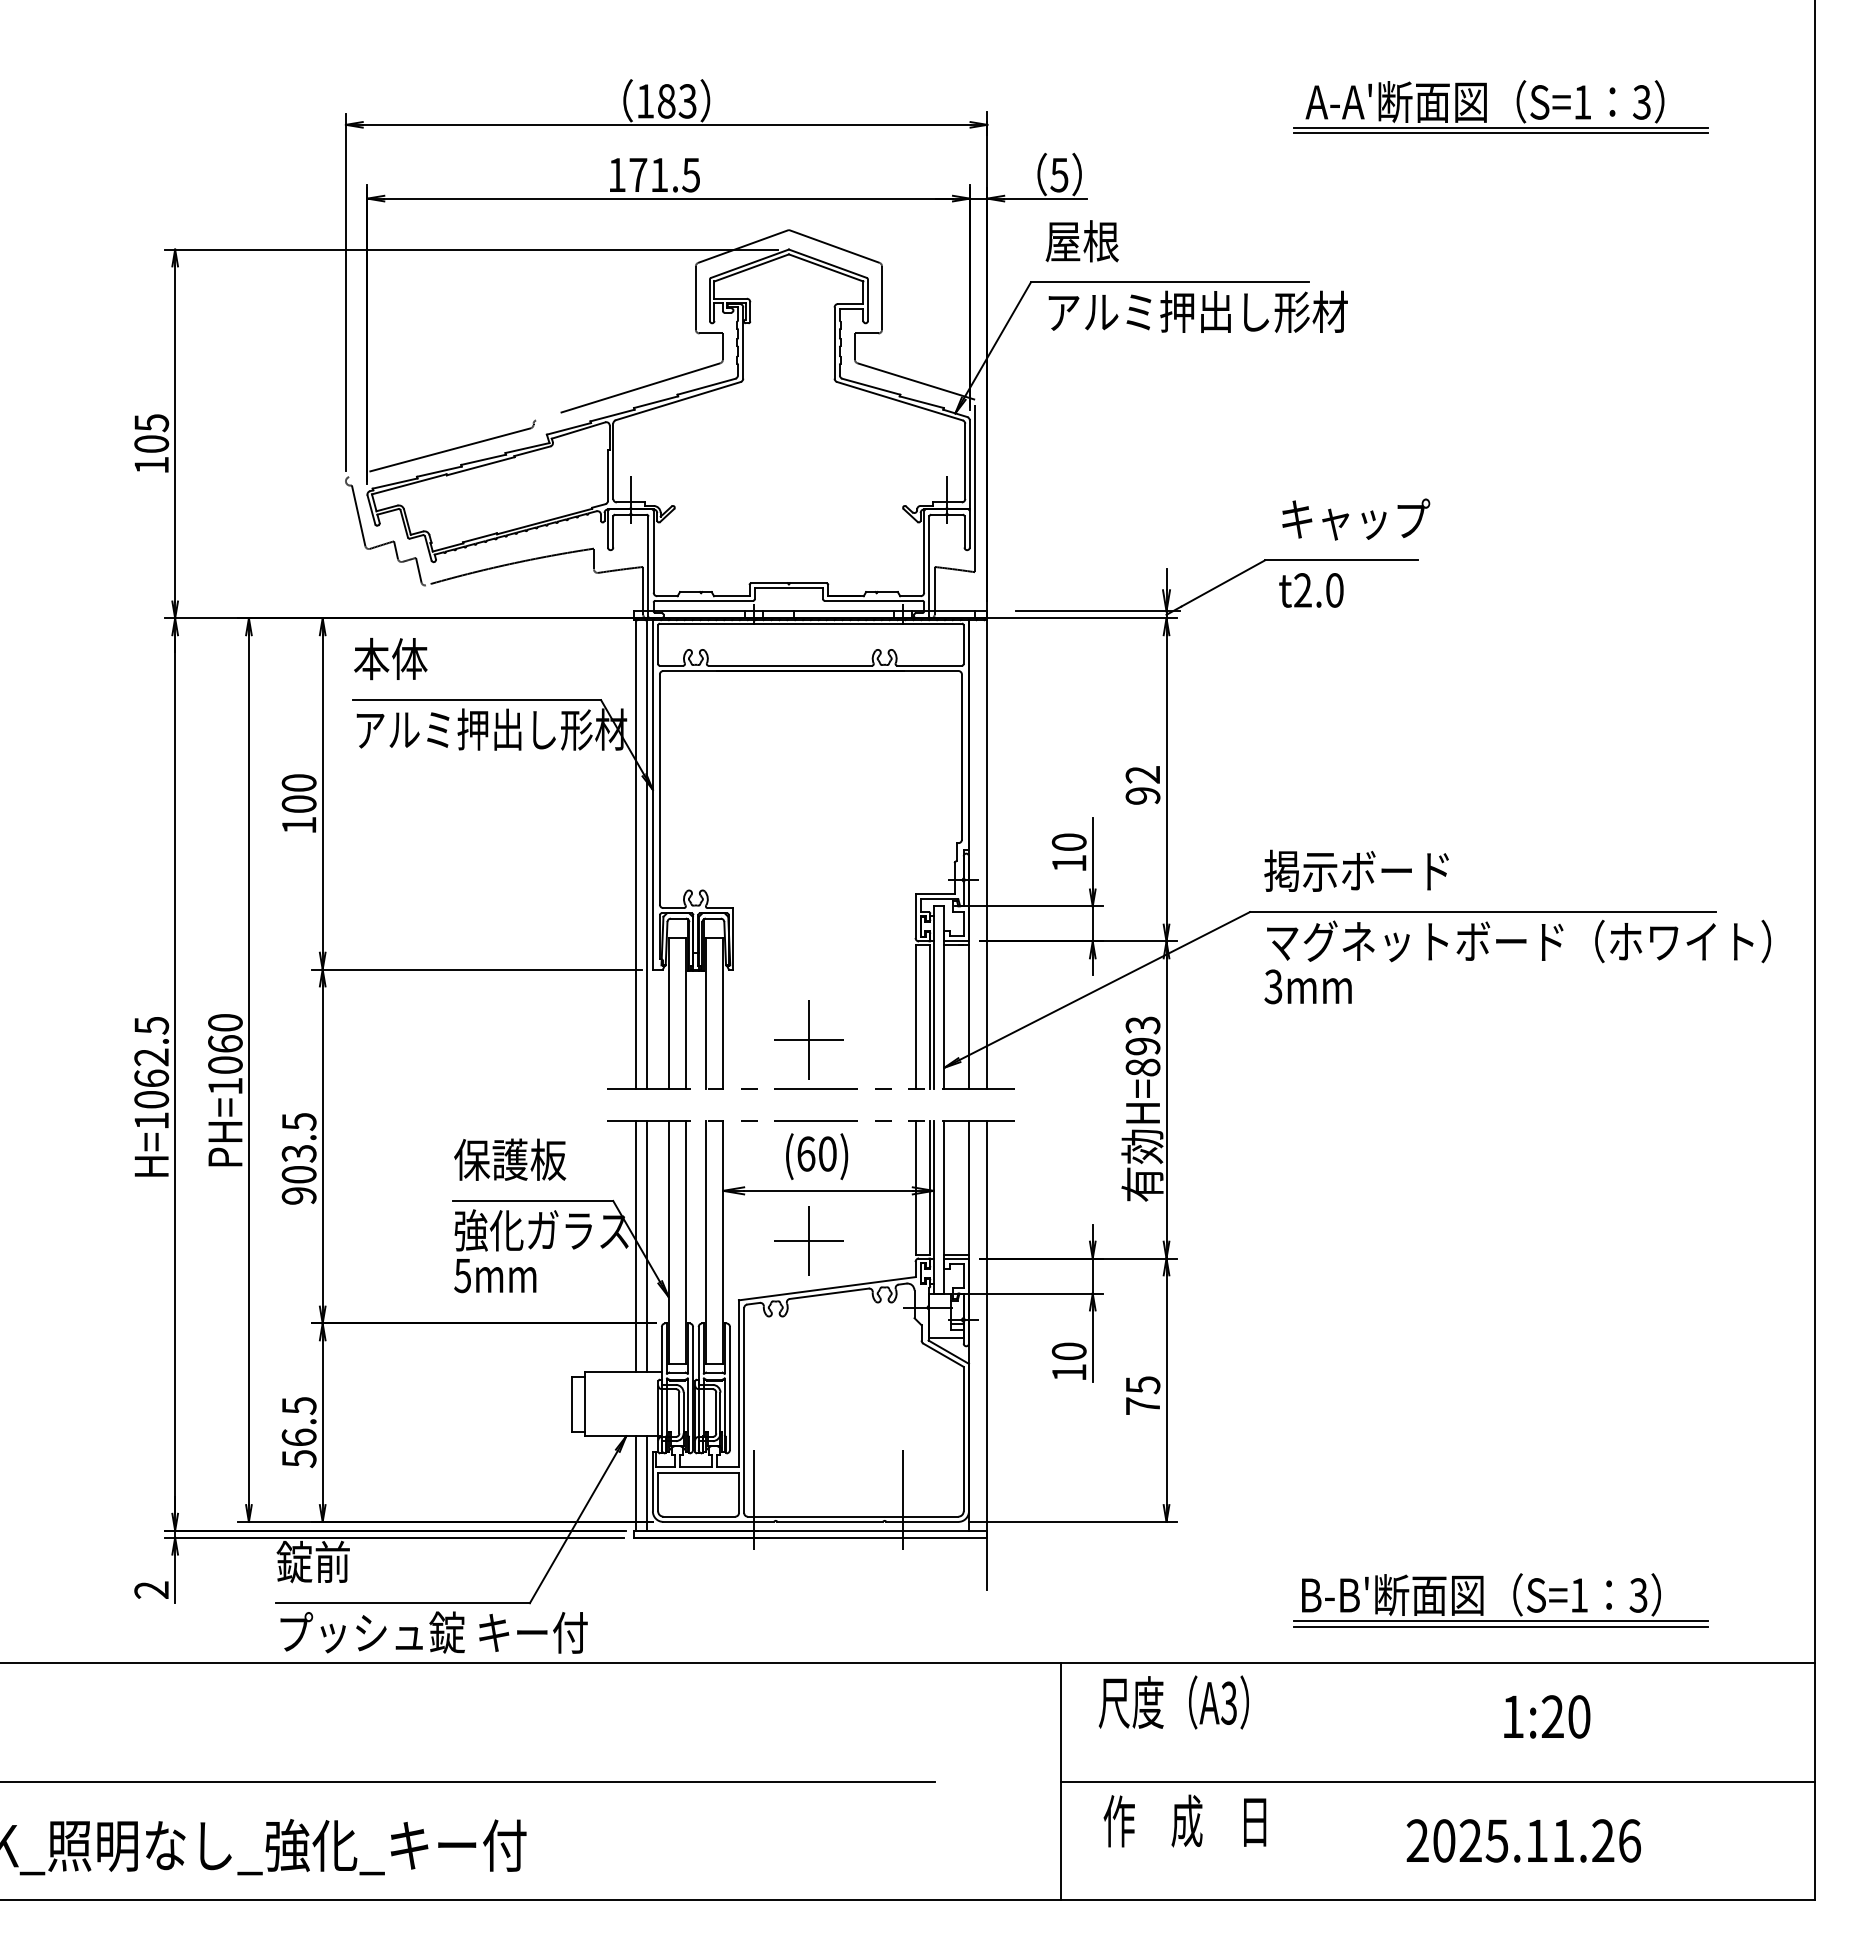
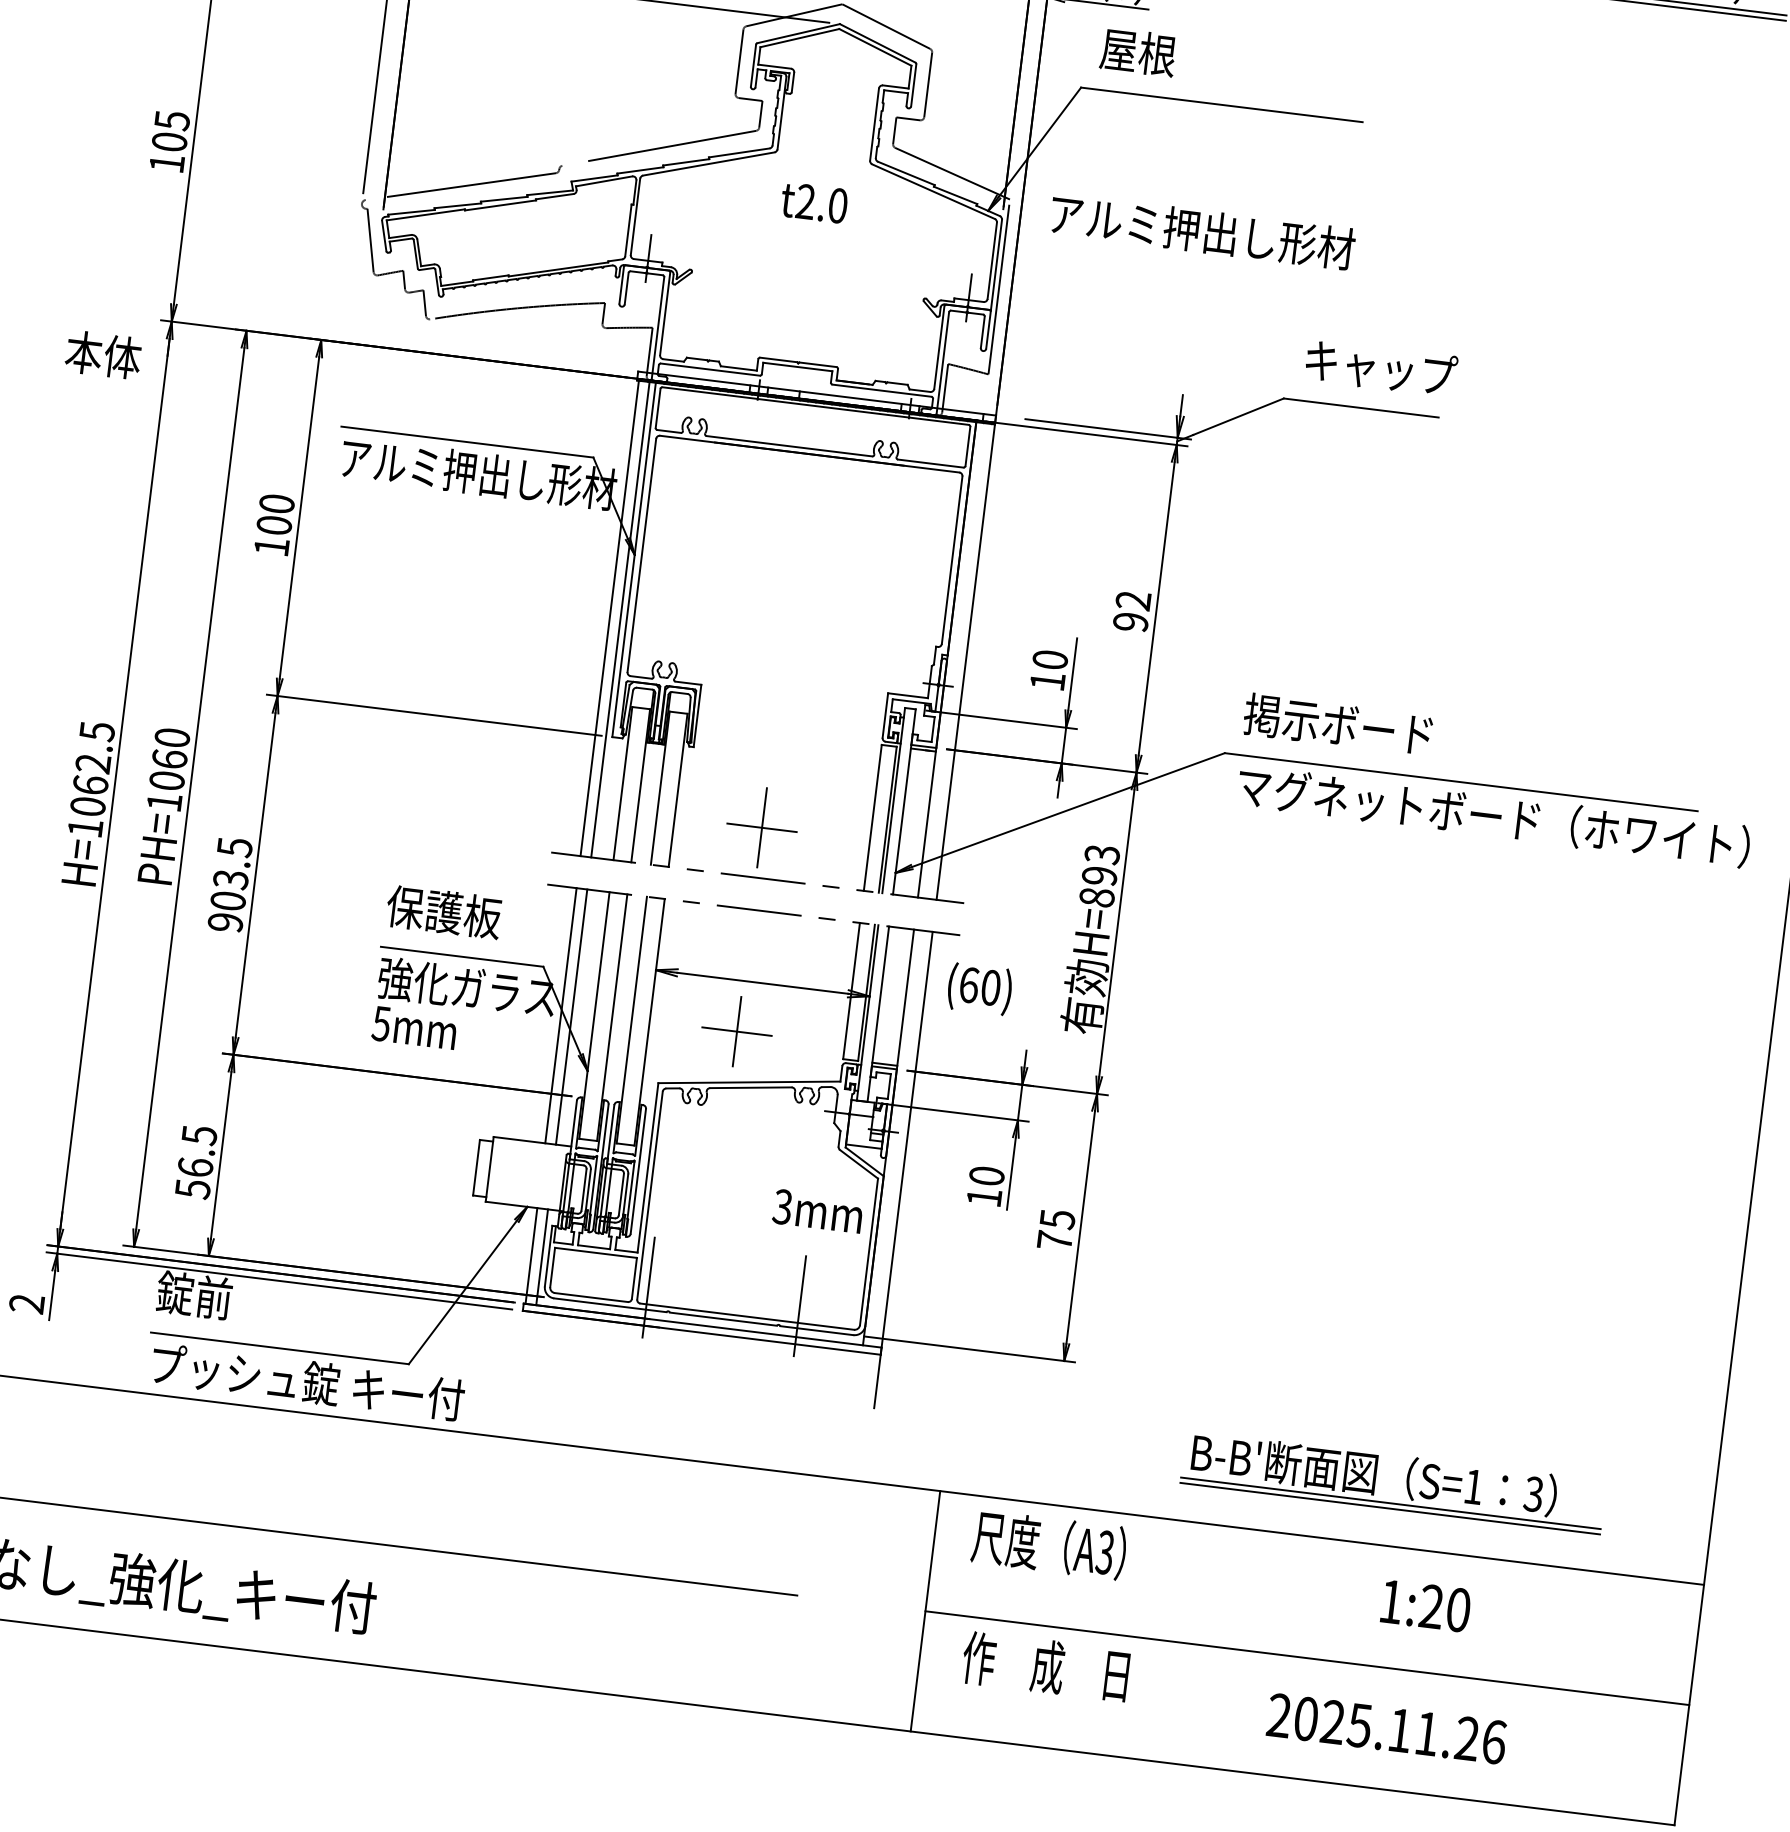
text: (1197, 311) -> (1202, 231), moved
text: (1311, 590) -> (814, 203), moved
text: (390, 659) -> (103, 355), moved
text: (1307, 986) -> (817, 1210), moved
text: (817, 1156) -> (980, 989), moved

